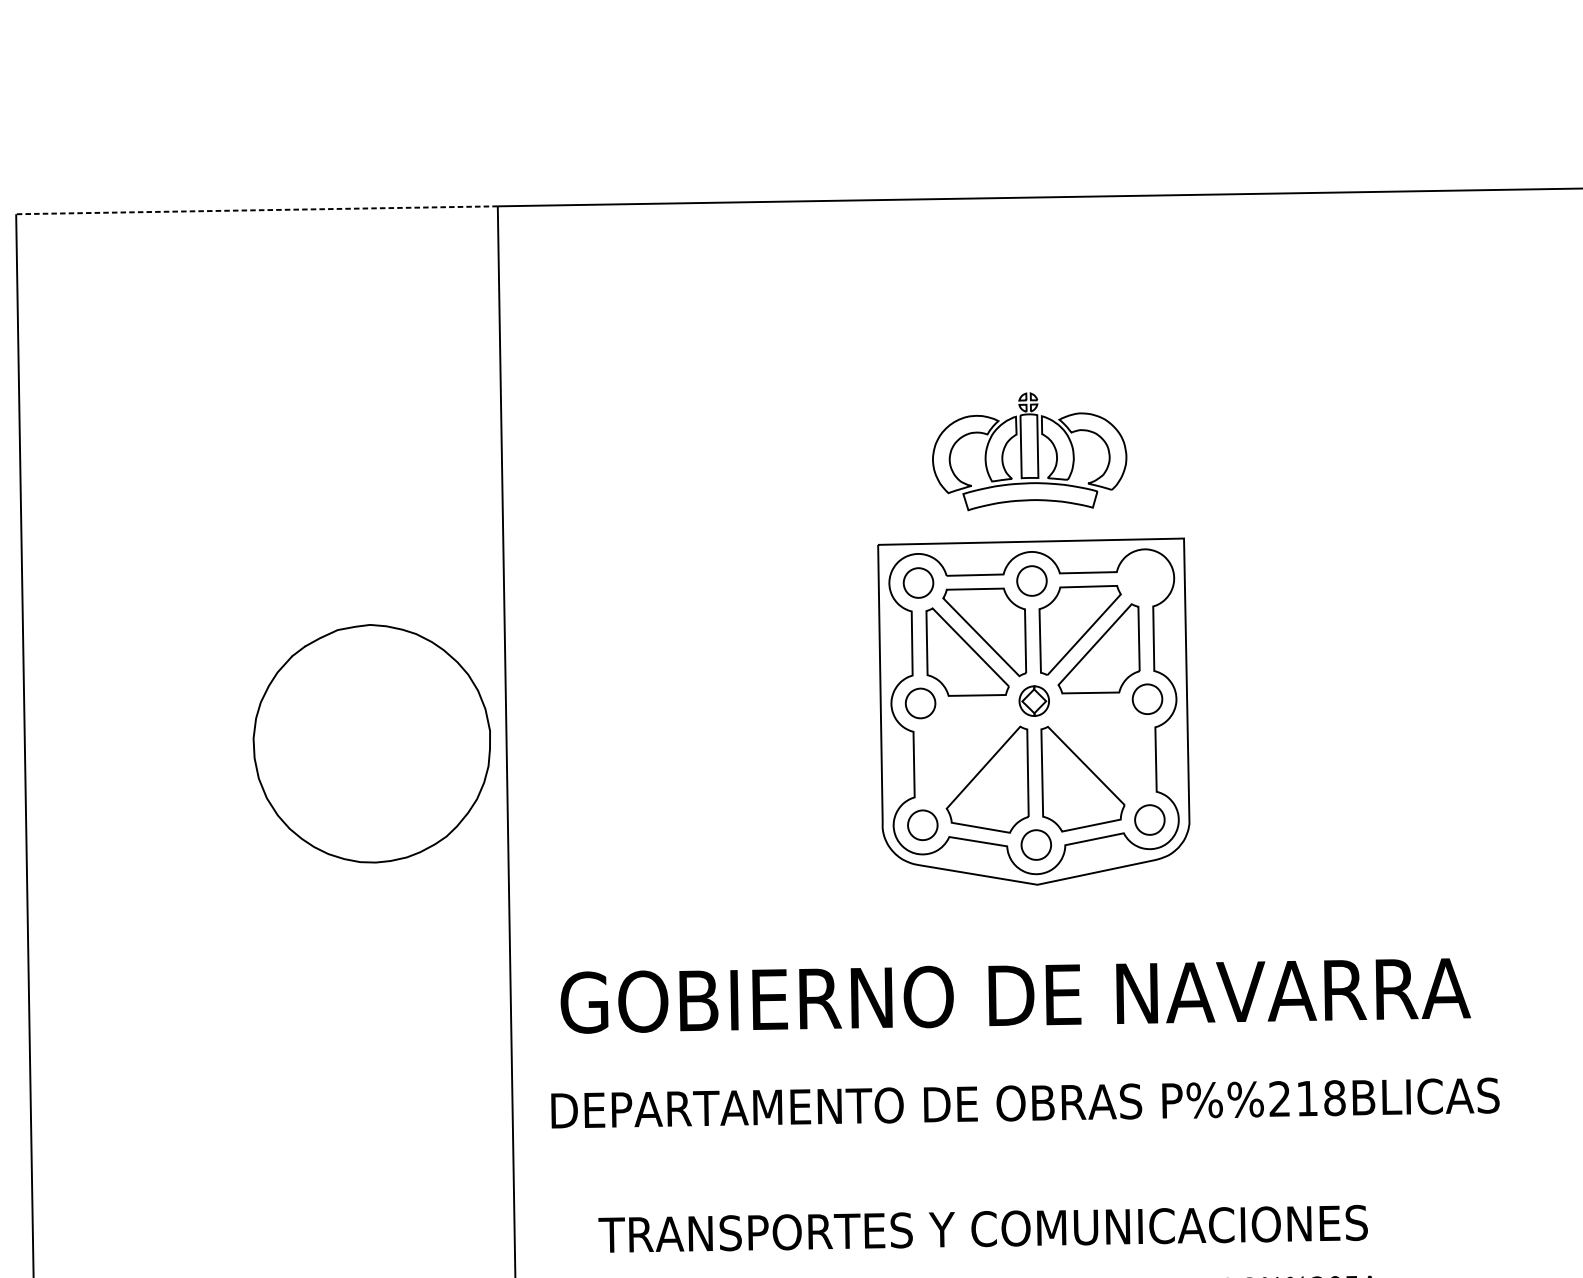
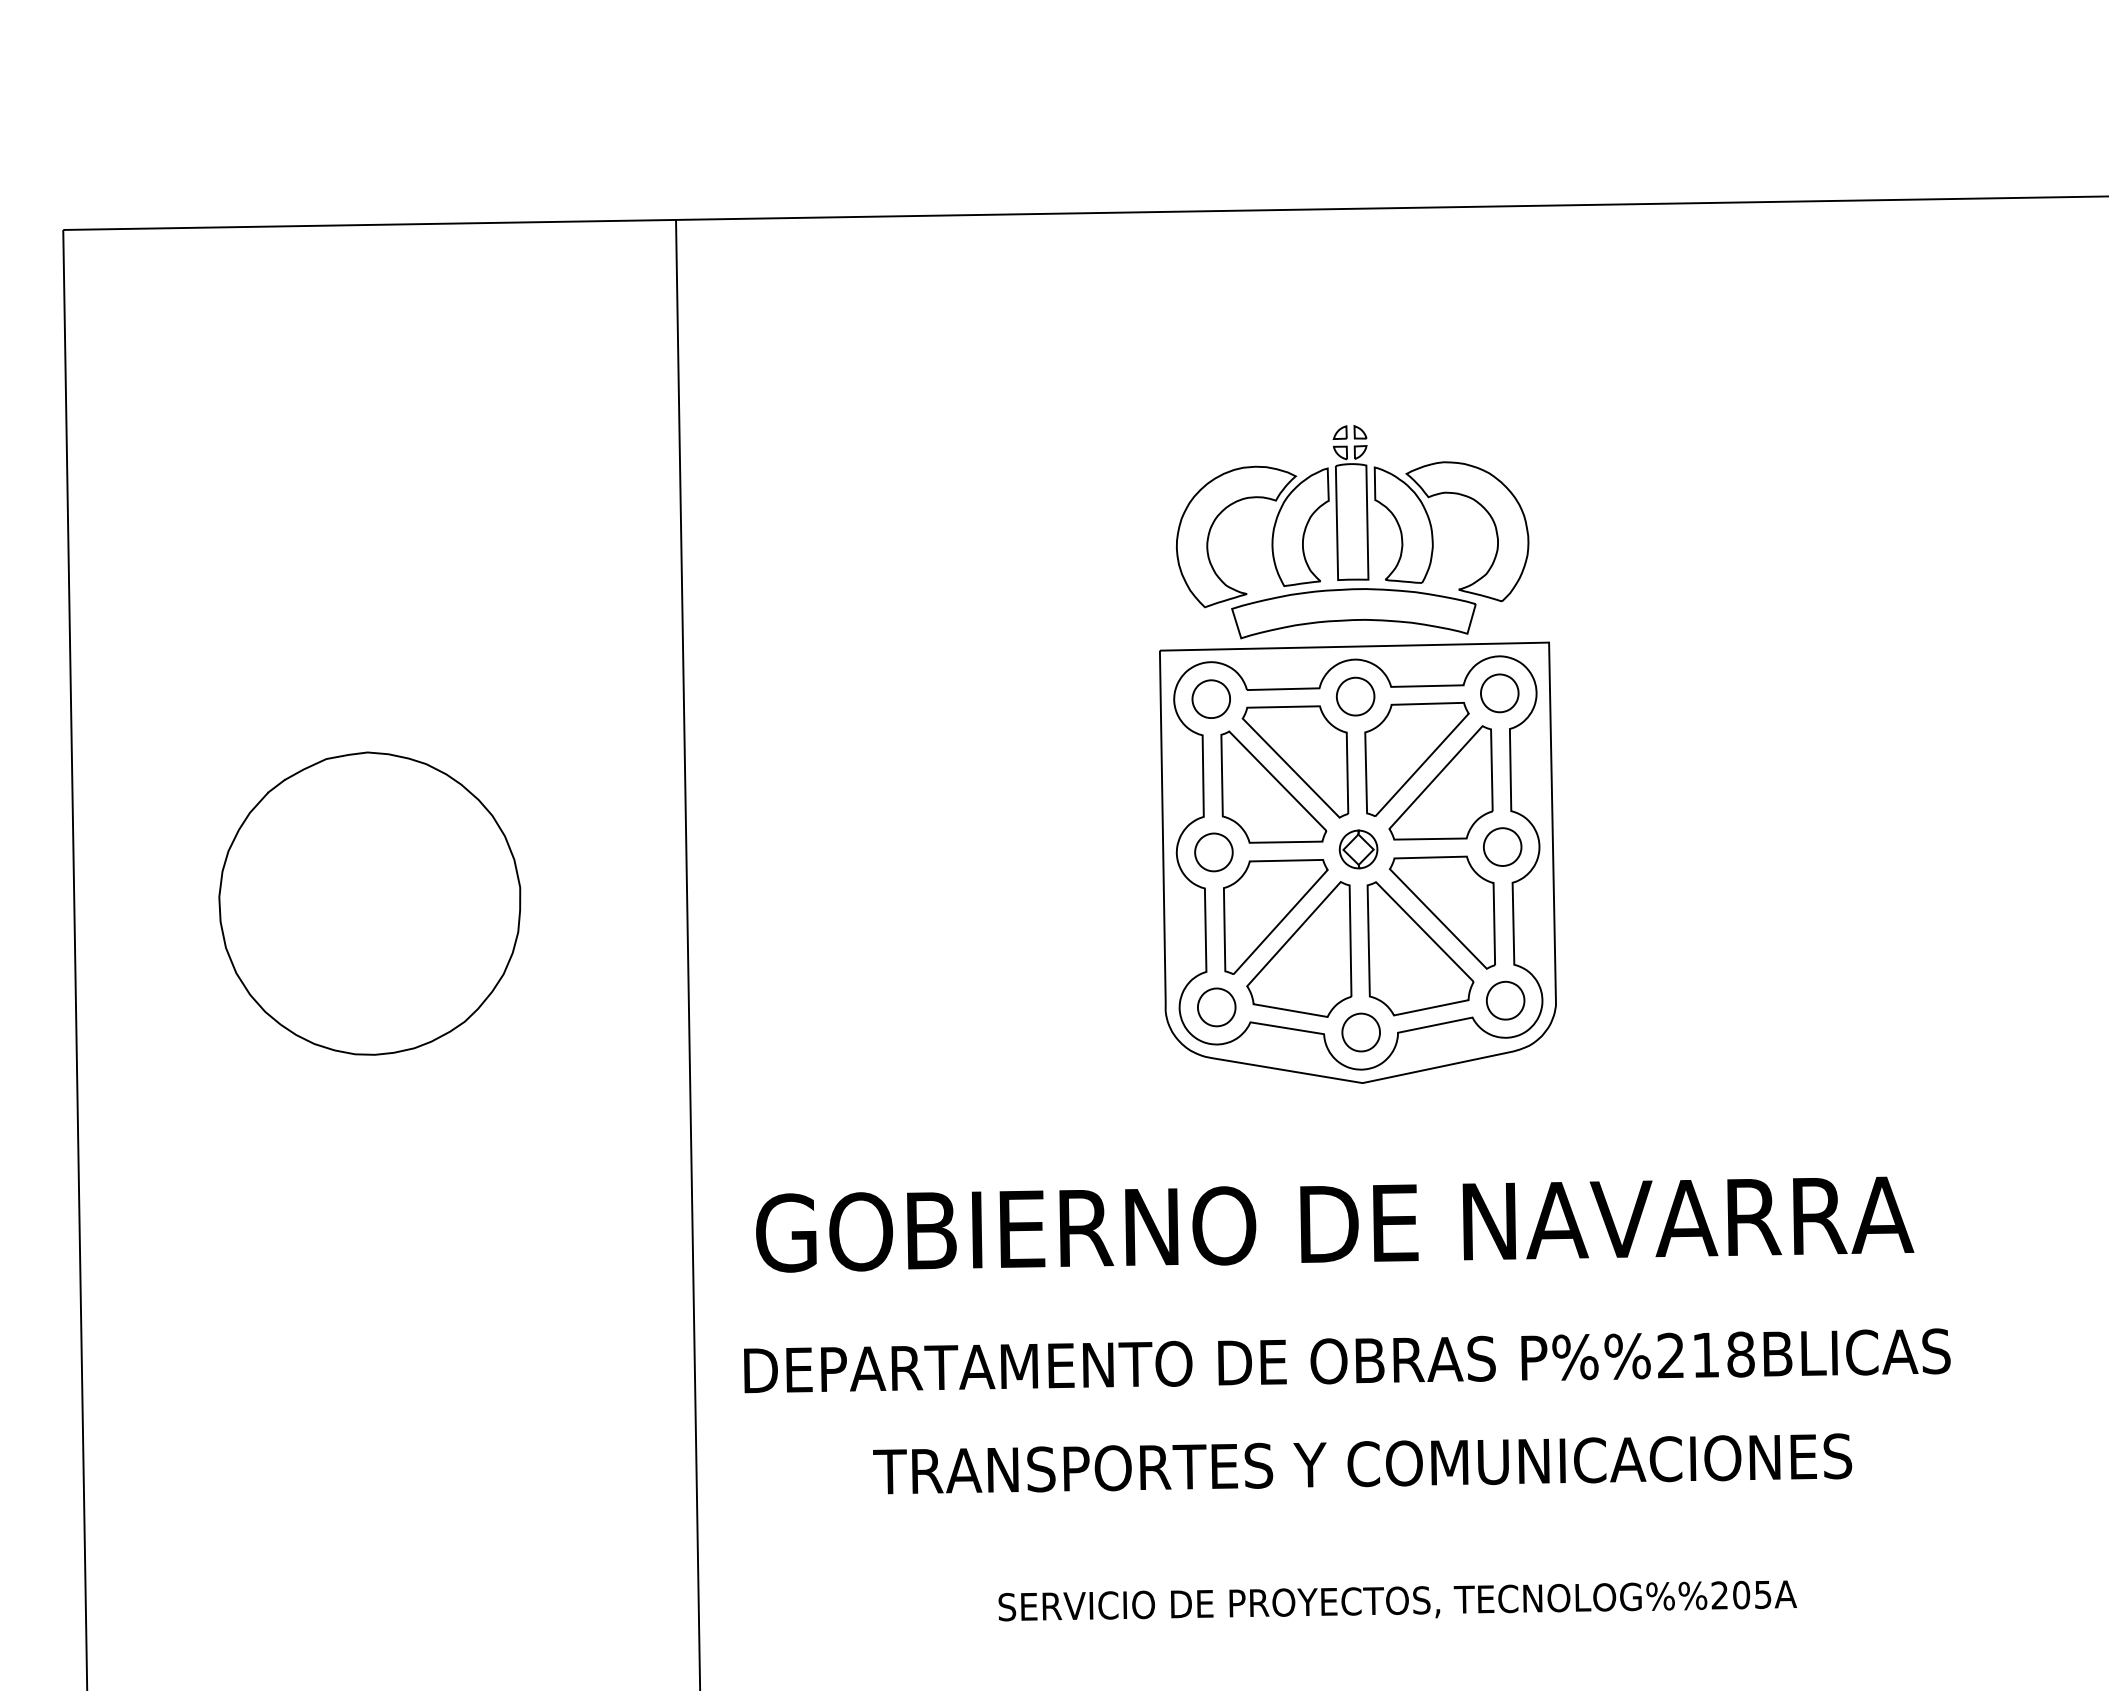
line: (256, 209) -> (369, 224), dashed -> solid
part: (1029, 452) -> (1352, 532), size x1.43
part: (1145, 578) -> (1499, 693), added
part: (371, 743) -> (369, 903), moved
part: (1100, 750) -> (1442, 912), added
part: (968, 753) -> (1275, 916), added
text: (983, 1228) -> (1362, 1463), moved

